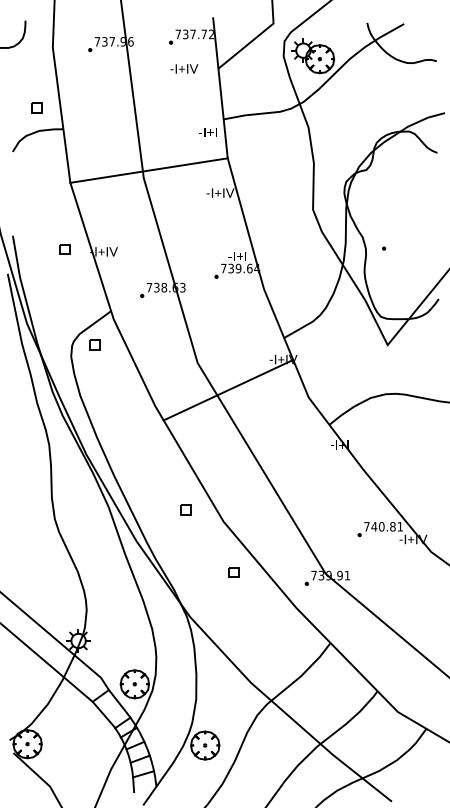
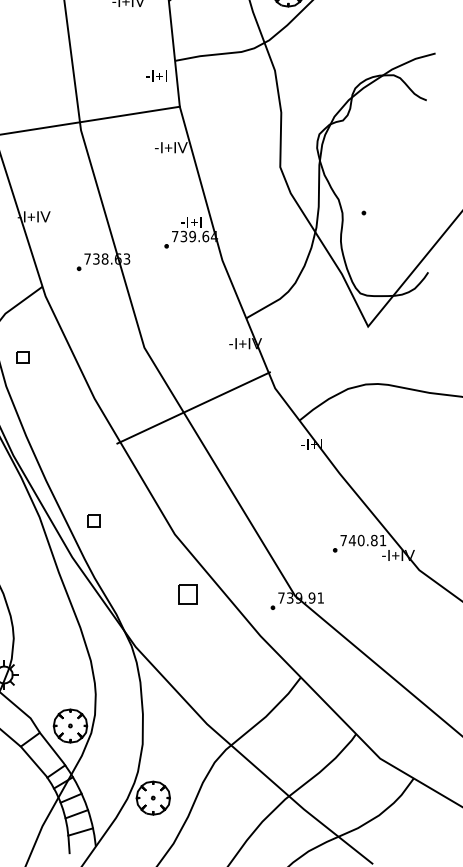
part: (94, 344) -> (22, 356), moved
line: (228, 389) -> (193, 407), moved
part: (185, 509) -> (93, 520), moved
part: (233, 572) -> (186, 594), size x1.6

